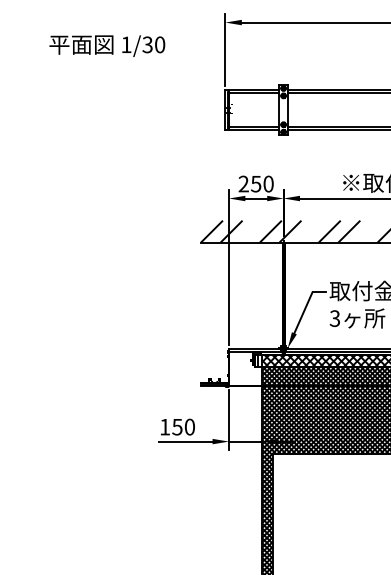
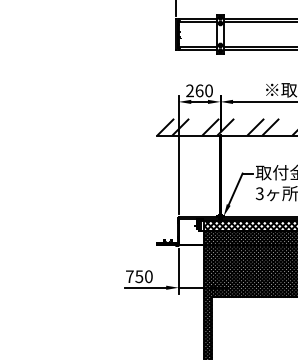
text: (255, 183) -> (199, 90), 250 -> 260
text: (165, 427) -> (130, 276), 150 -> 750

